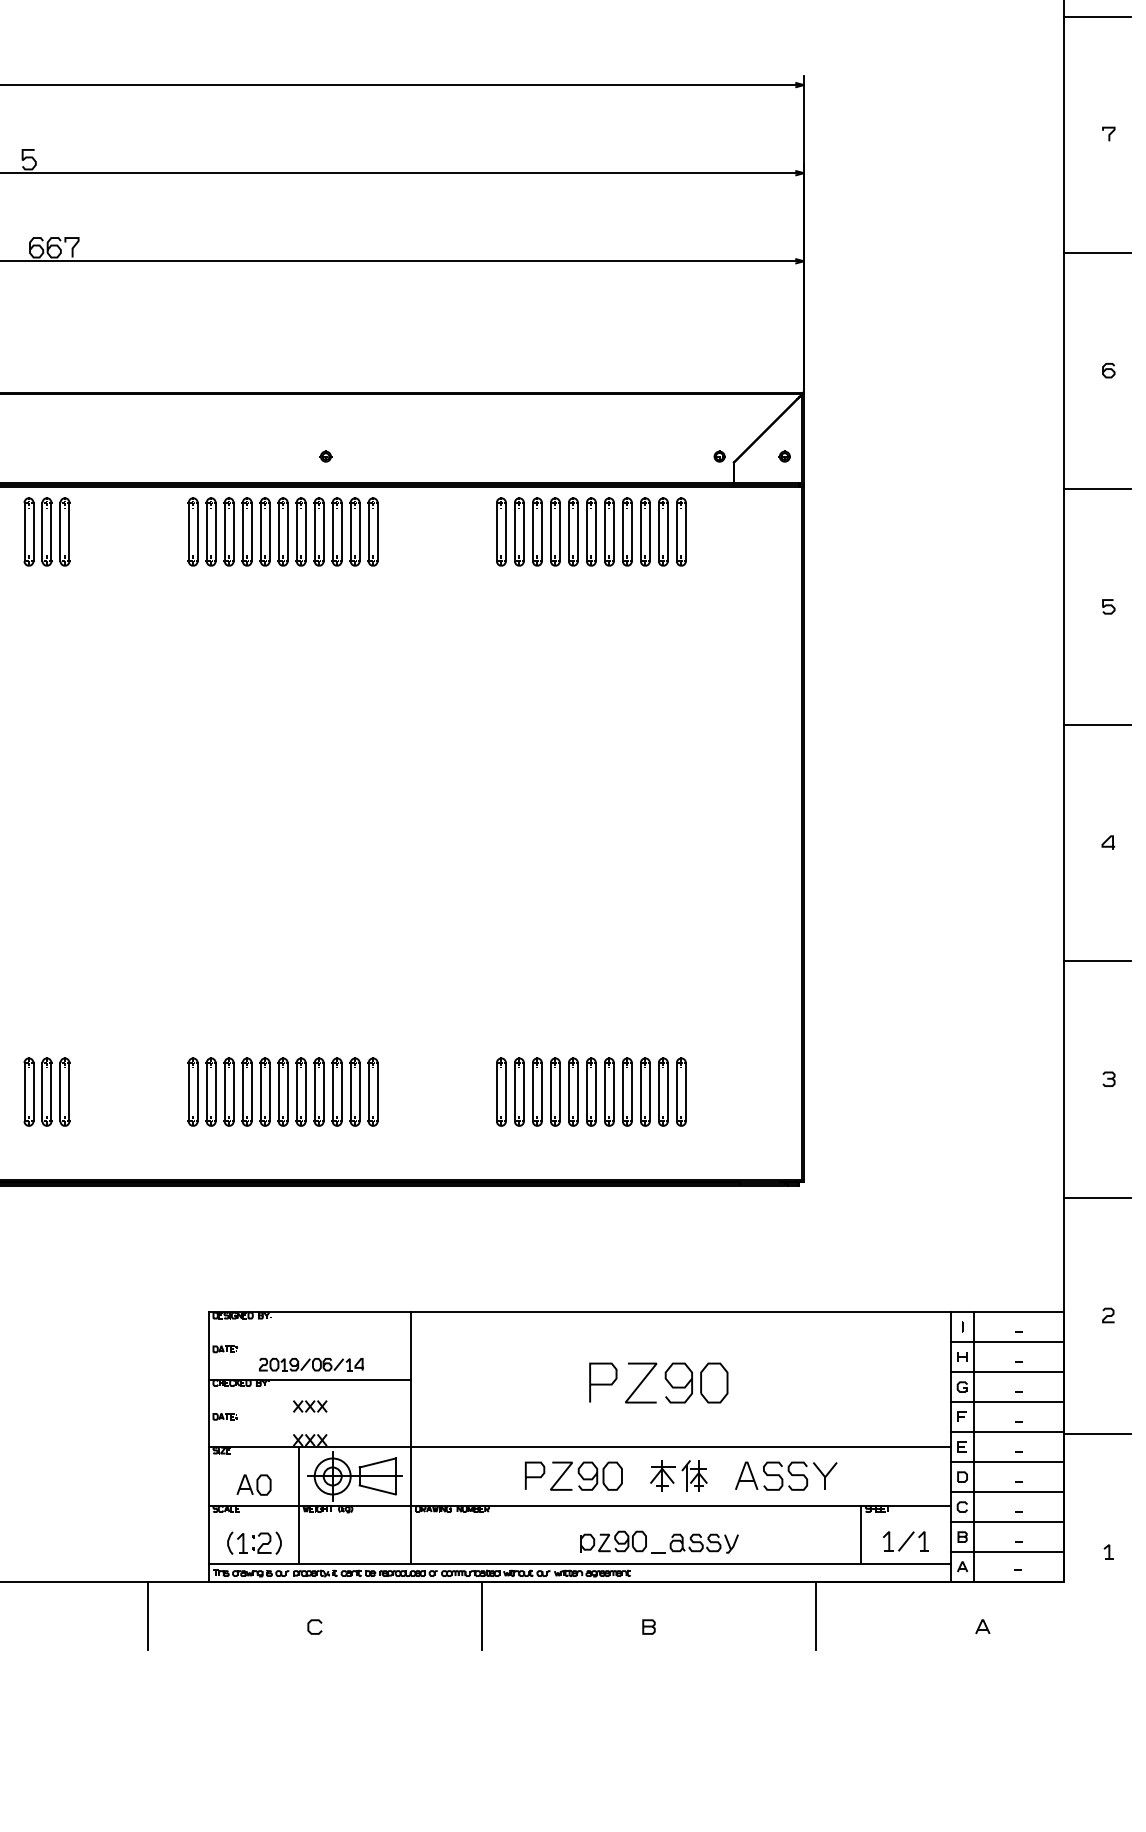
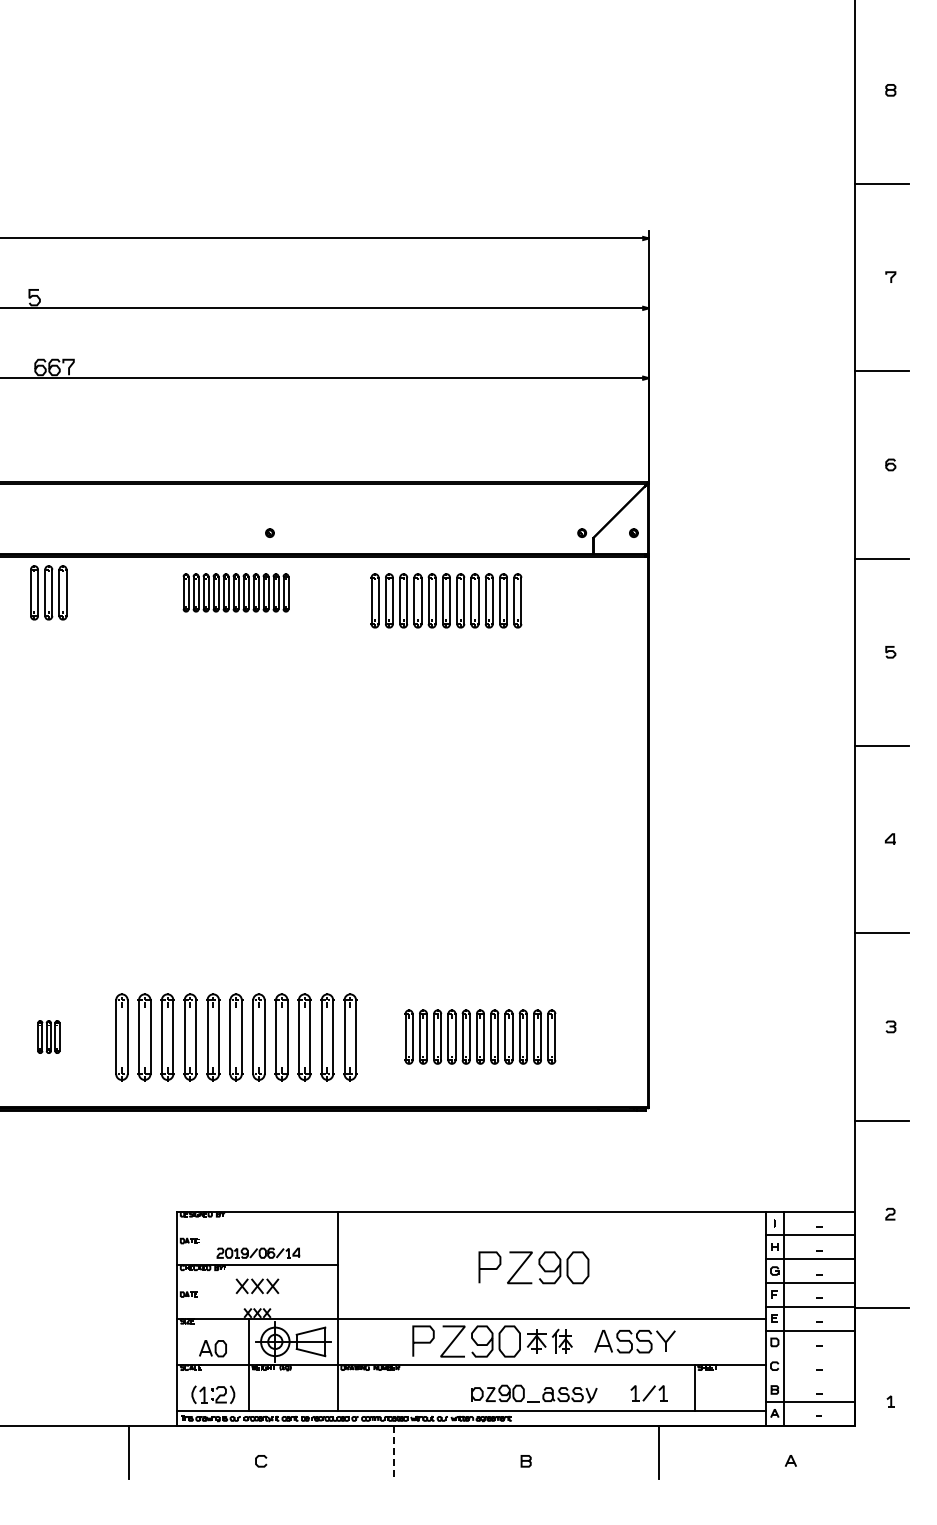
part: (282, 531) -> (235, 592), size x0.7
part: (591, 531) -> (446, 600), moved
part: (46, 1091) -> (48, 1036), size x0.6
part: (282, 1091) -> (235, 1036), size x1.6
part: (310, 1406) -> (257, 1286), size x1.6
part: (573, 1475) -> (466, 1341), size x1.4
line: (1007, 1492) -> (810, 1354), removed
line: (1007, 1522) -> (810, 1378), removed
part: (905, 1541) -> (648, 1393), moved
line: (481, 1615) -> (393, 1452), solid -> dashed

